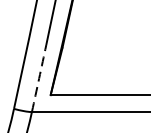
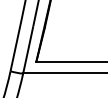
arc: (39, 77) -> (28, 49), dashed -> solid

